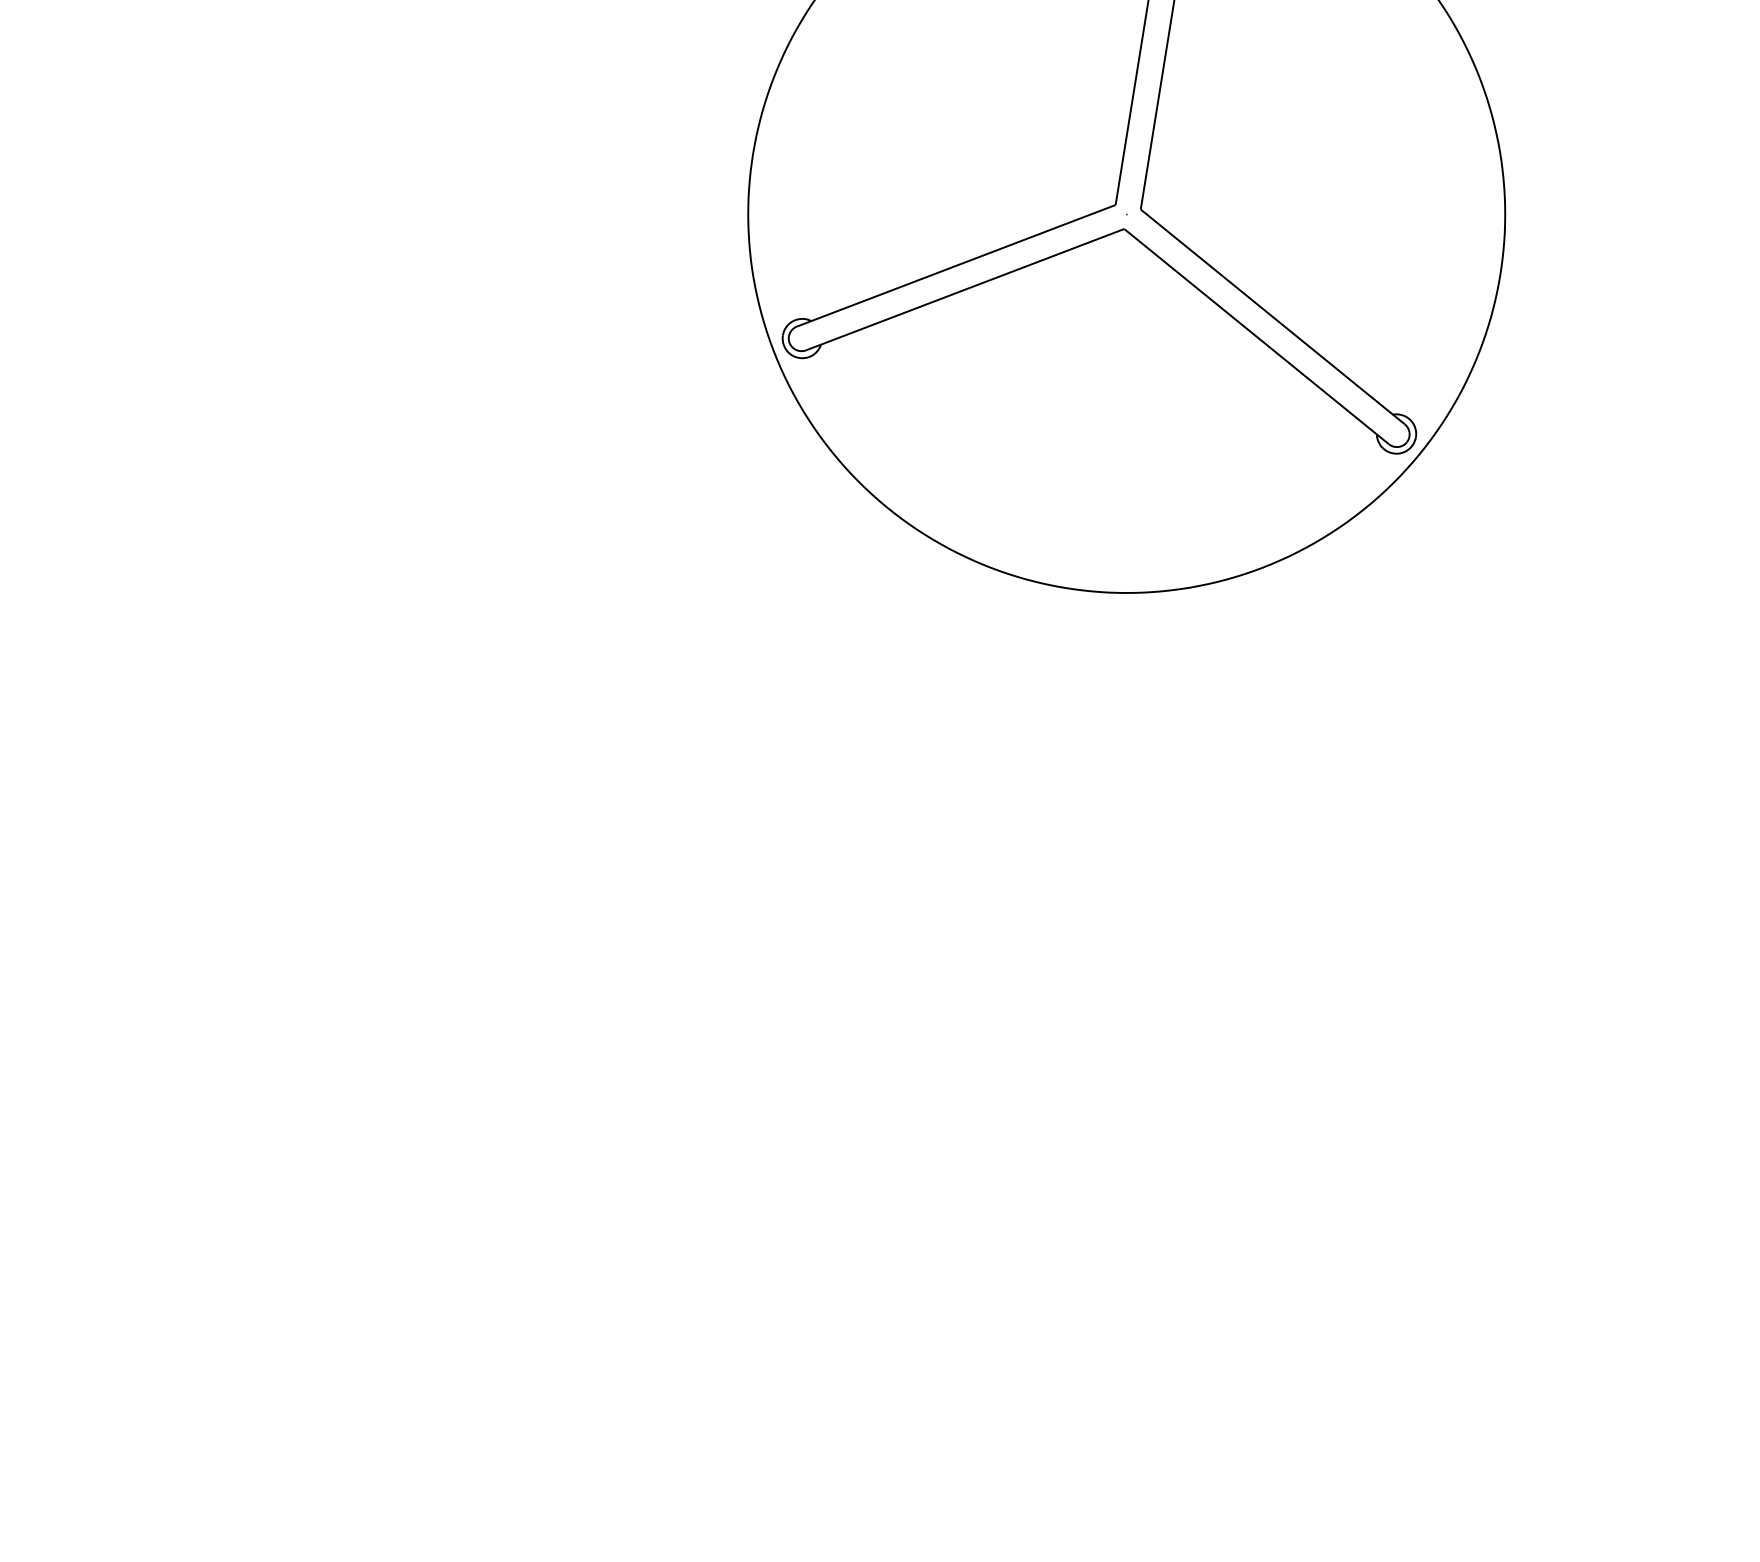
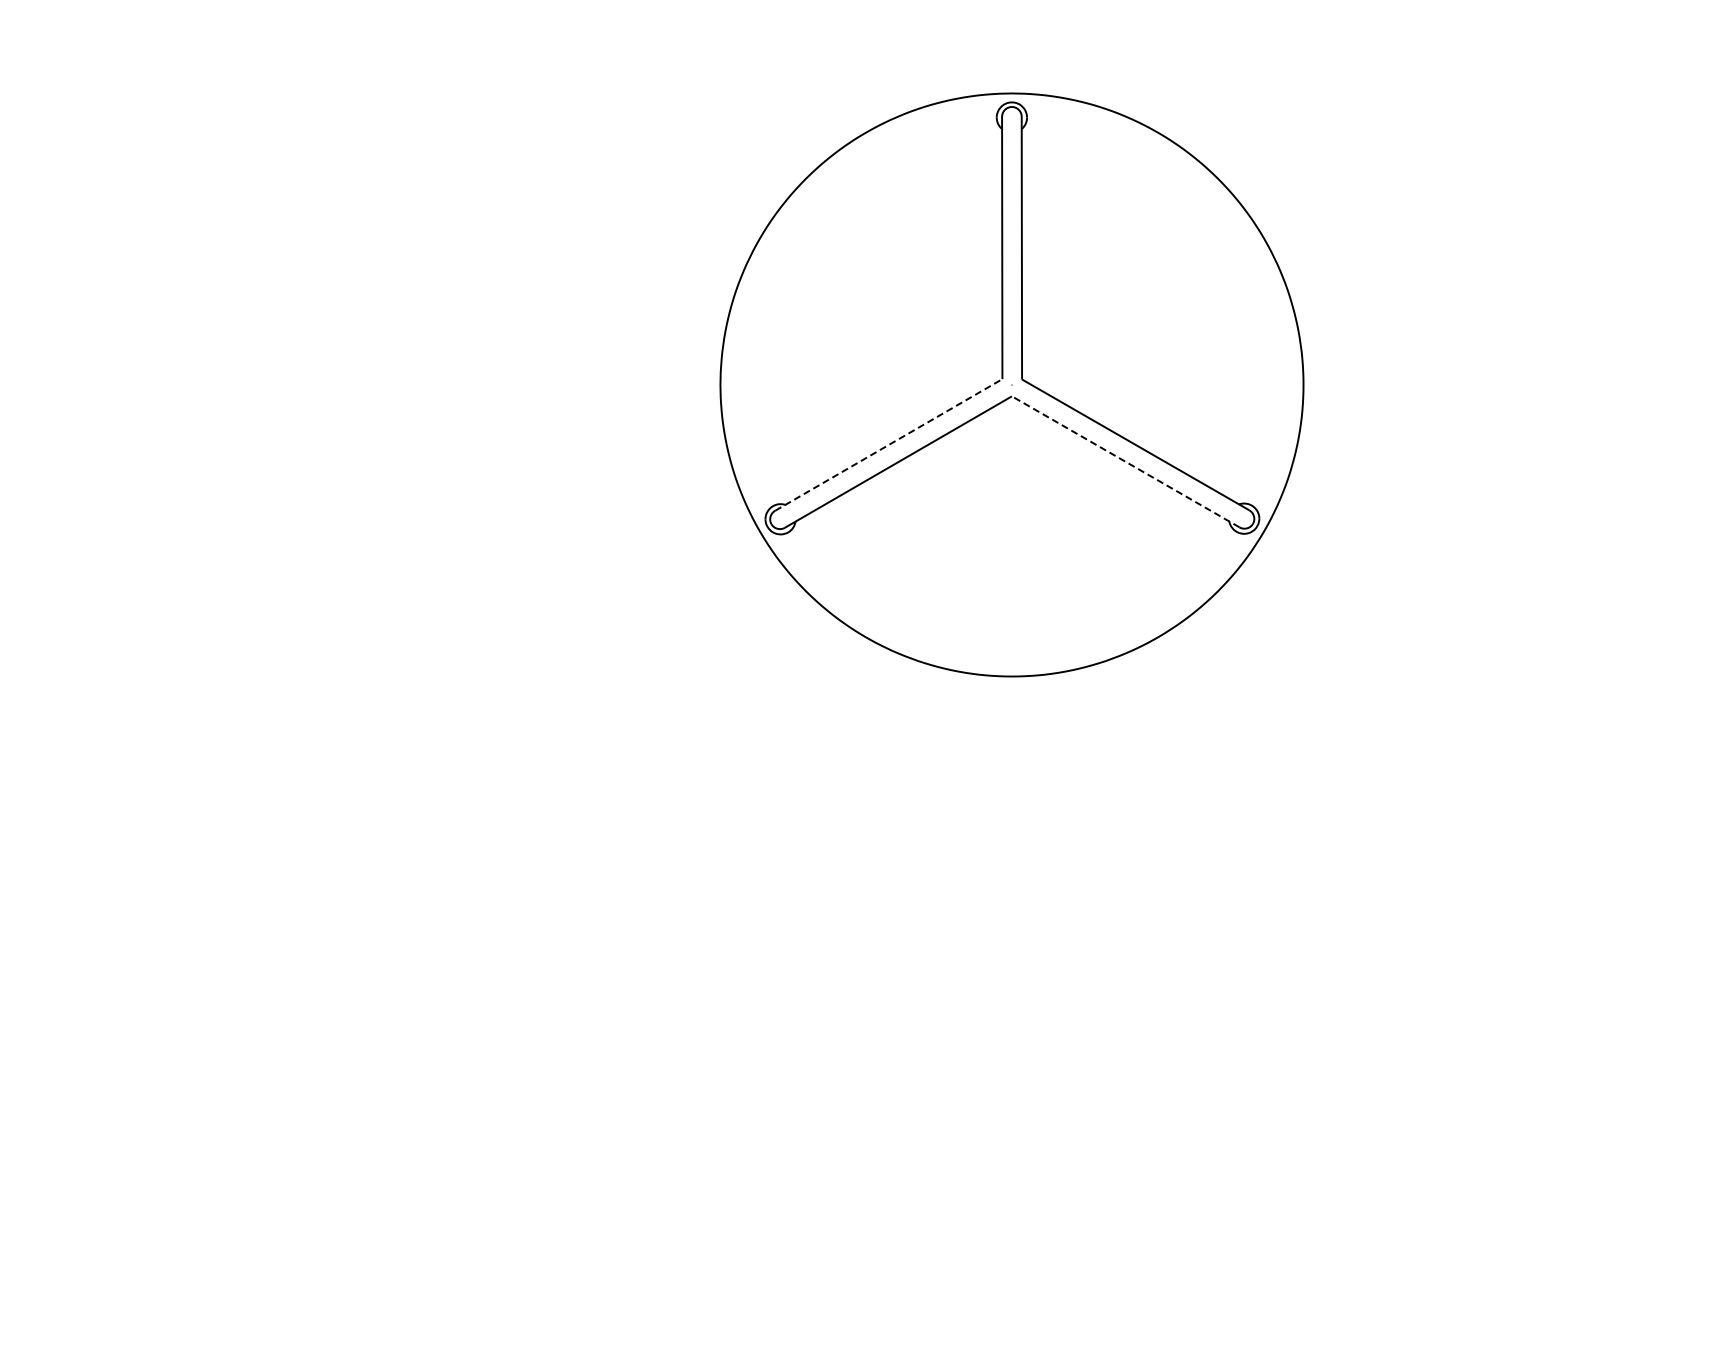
line: (957, 265) -> (889, 444), solid -> dashed
line: (1256, 336) -> (1125, 461), solid -> dashed

